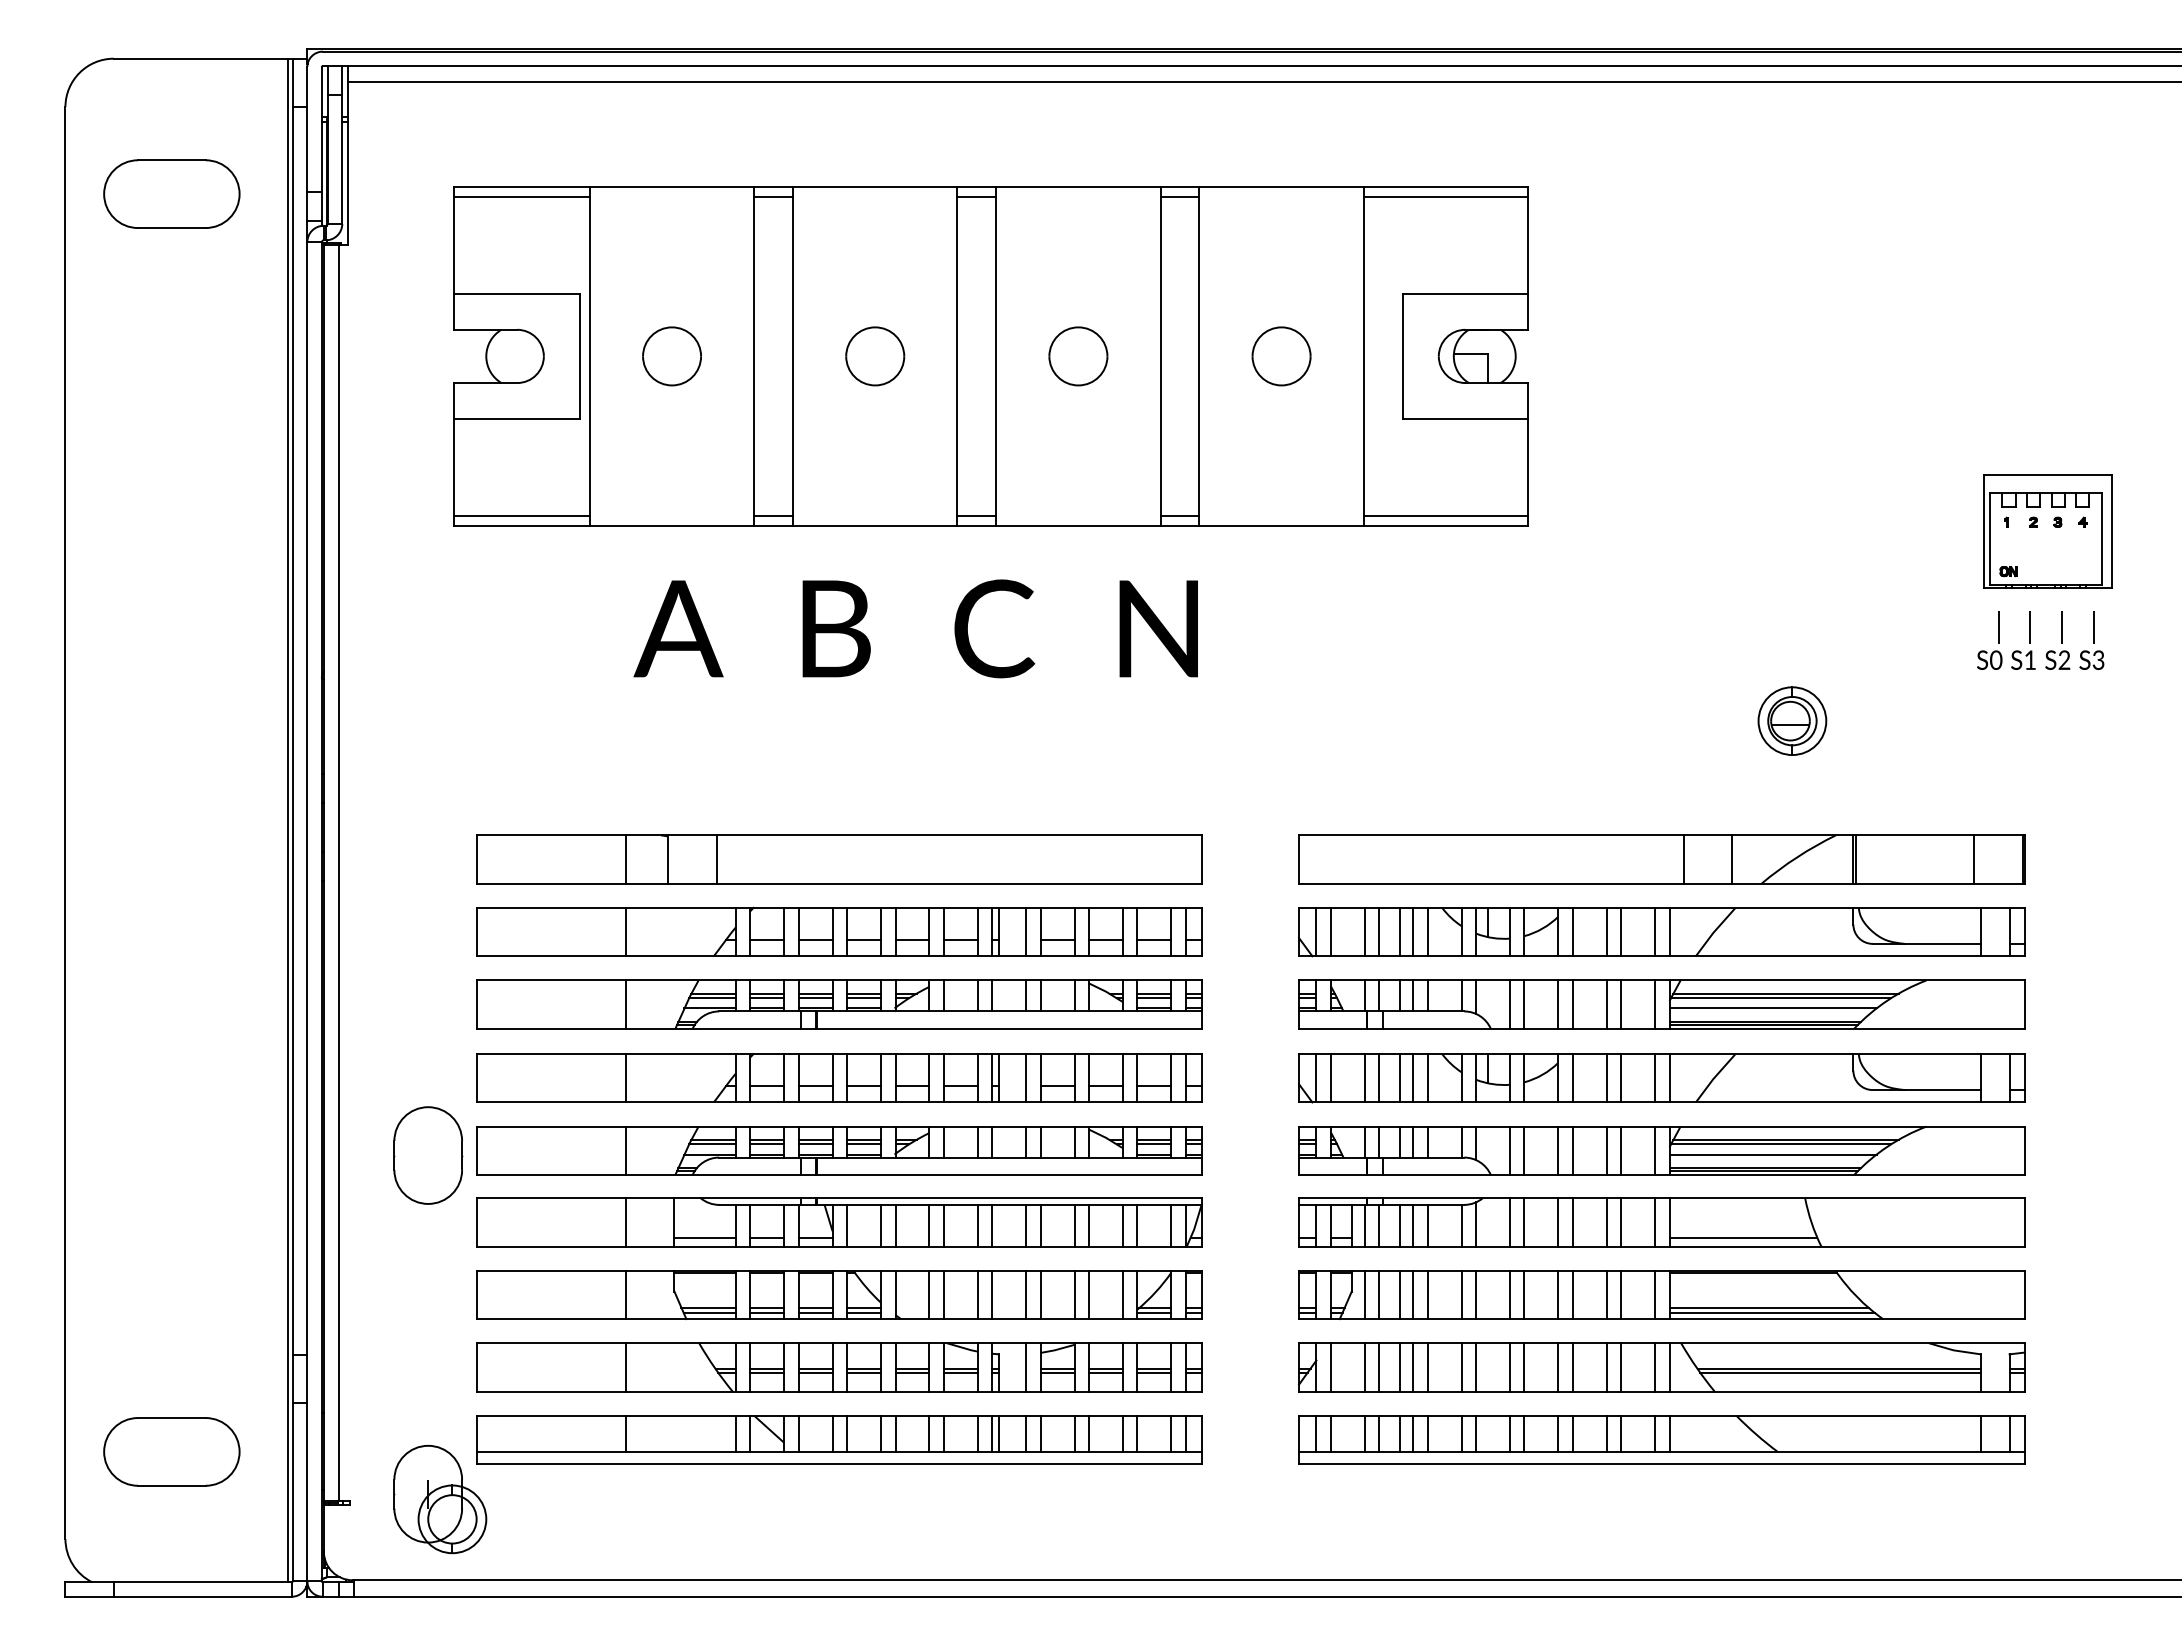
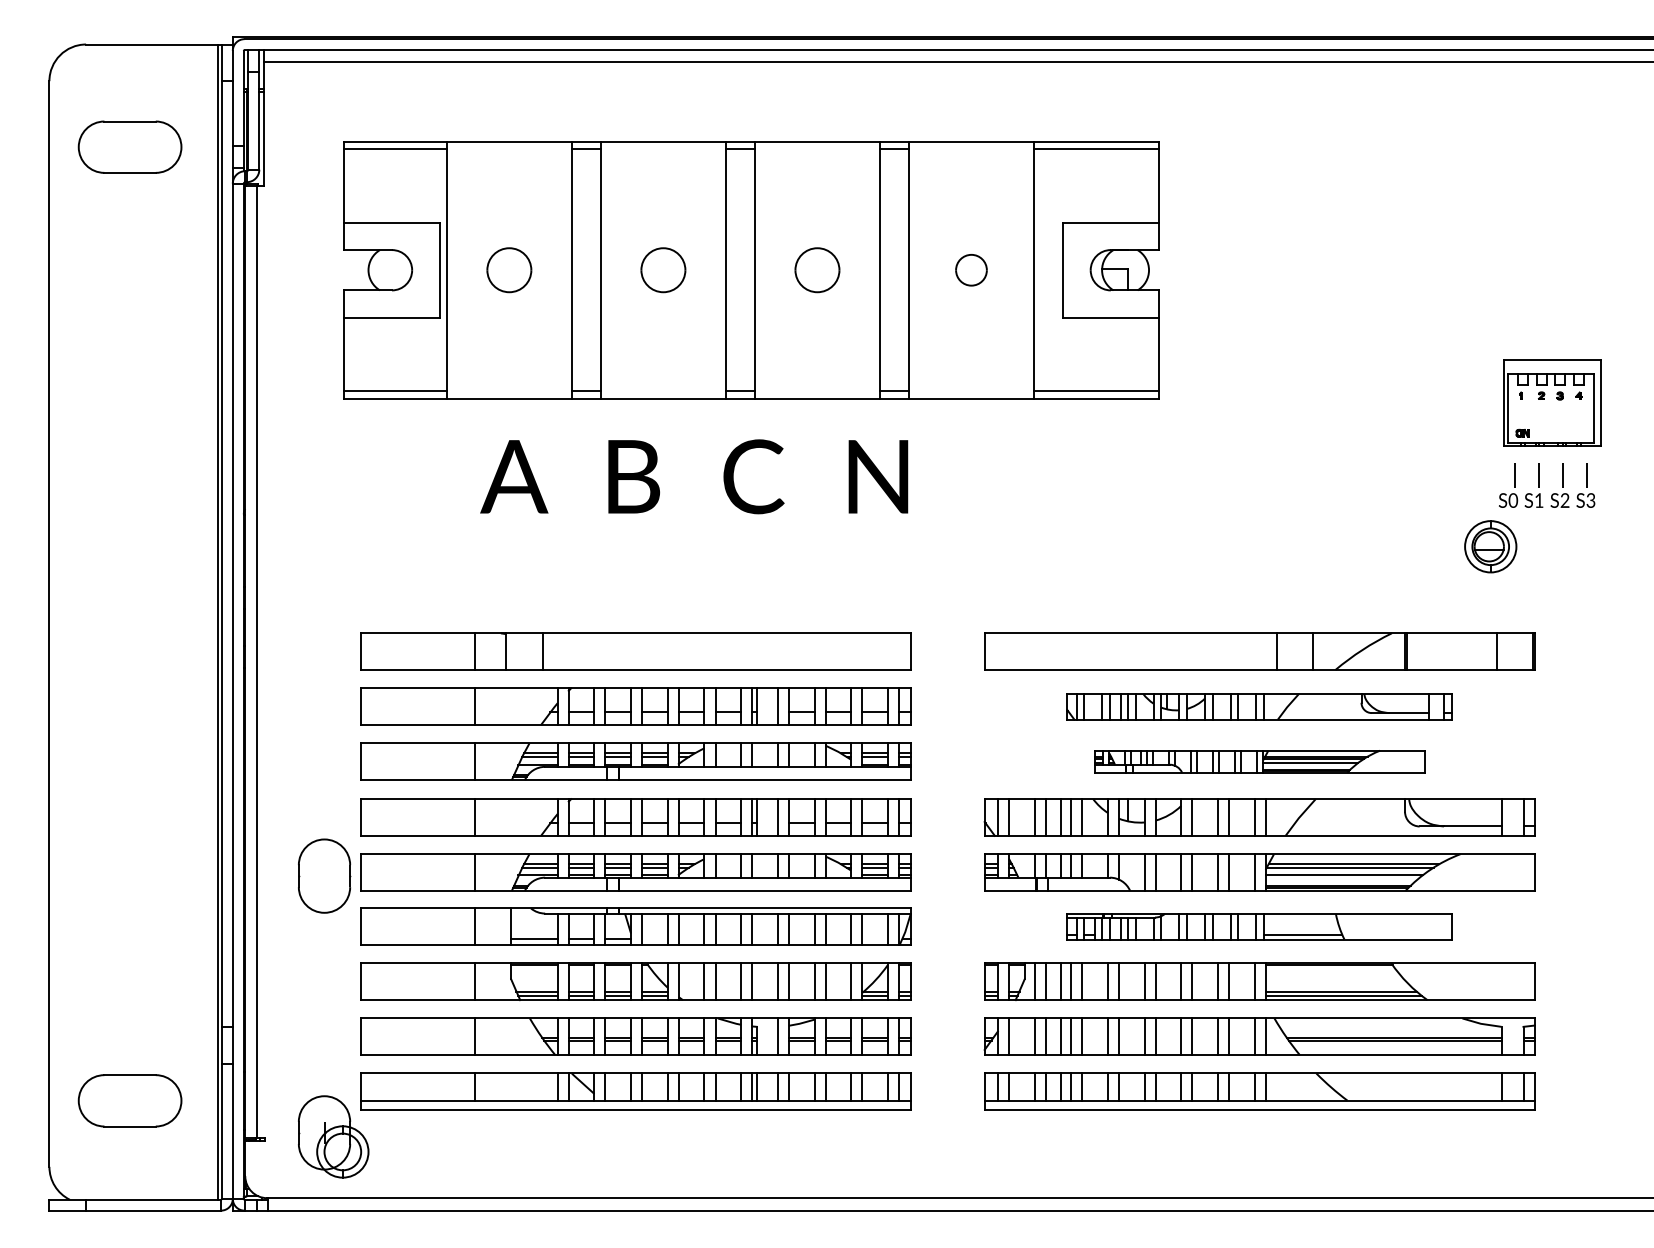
part: (1281, 356) -> (971, 270), size x0.7
part: (1792, 720) -> (1490, 546), moved
part: (1661, 932) -> (1259, 707), size x0.7
part: (1661, 1004) -> (1259, 761), size x0.6
part: (1661, 1222) -> (1259, 926), size x0.7

